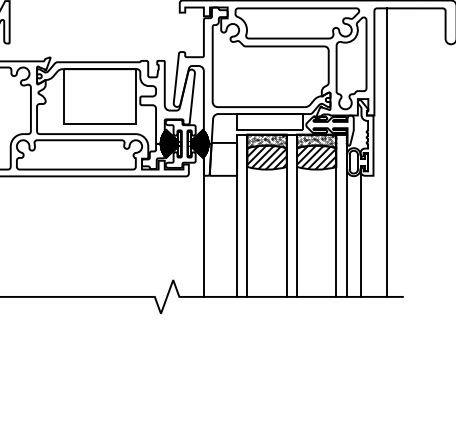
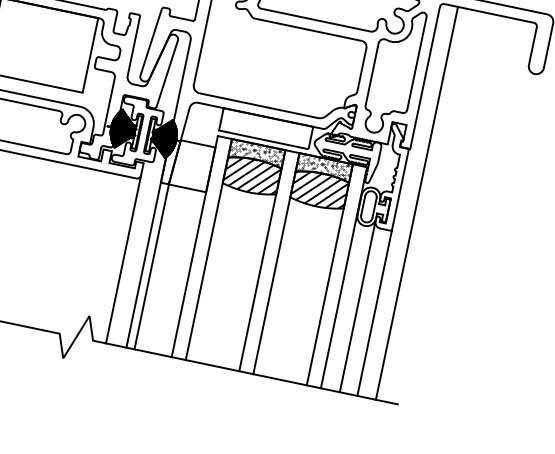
line: (188, 234) -> (123, 258), added
line: (209, 235) -> (151, 265), added
line: (373, 235) -> (374, 312), added

